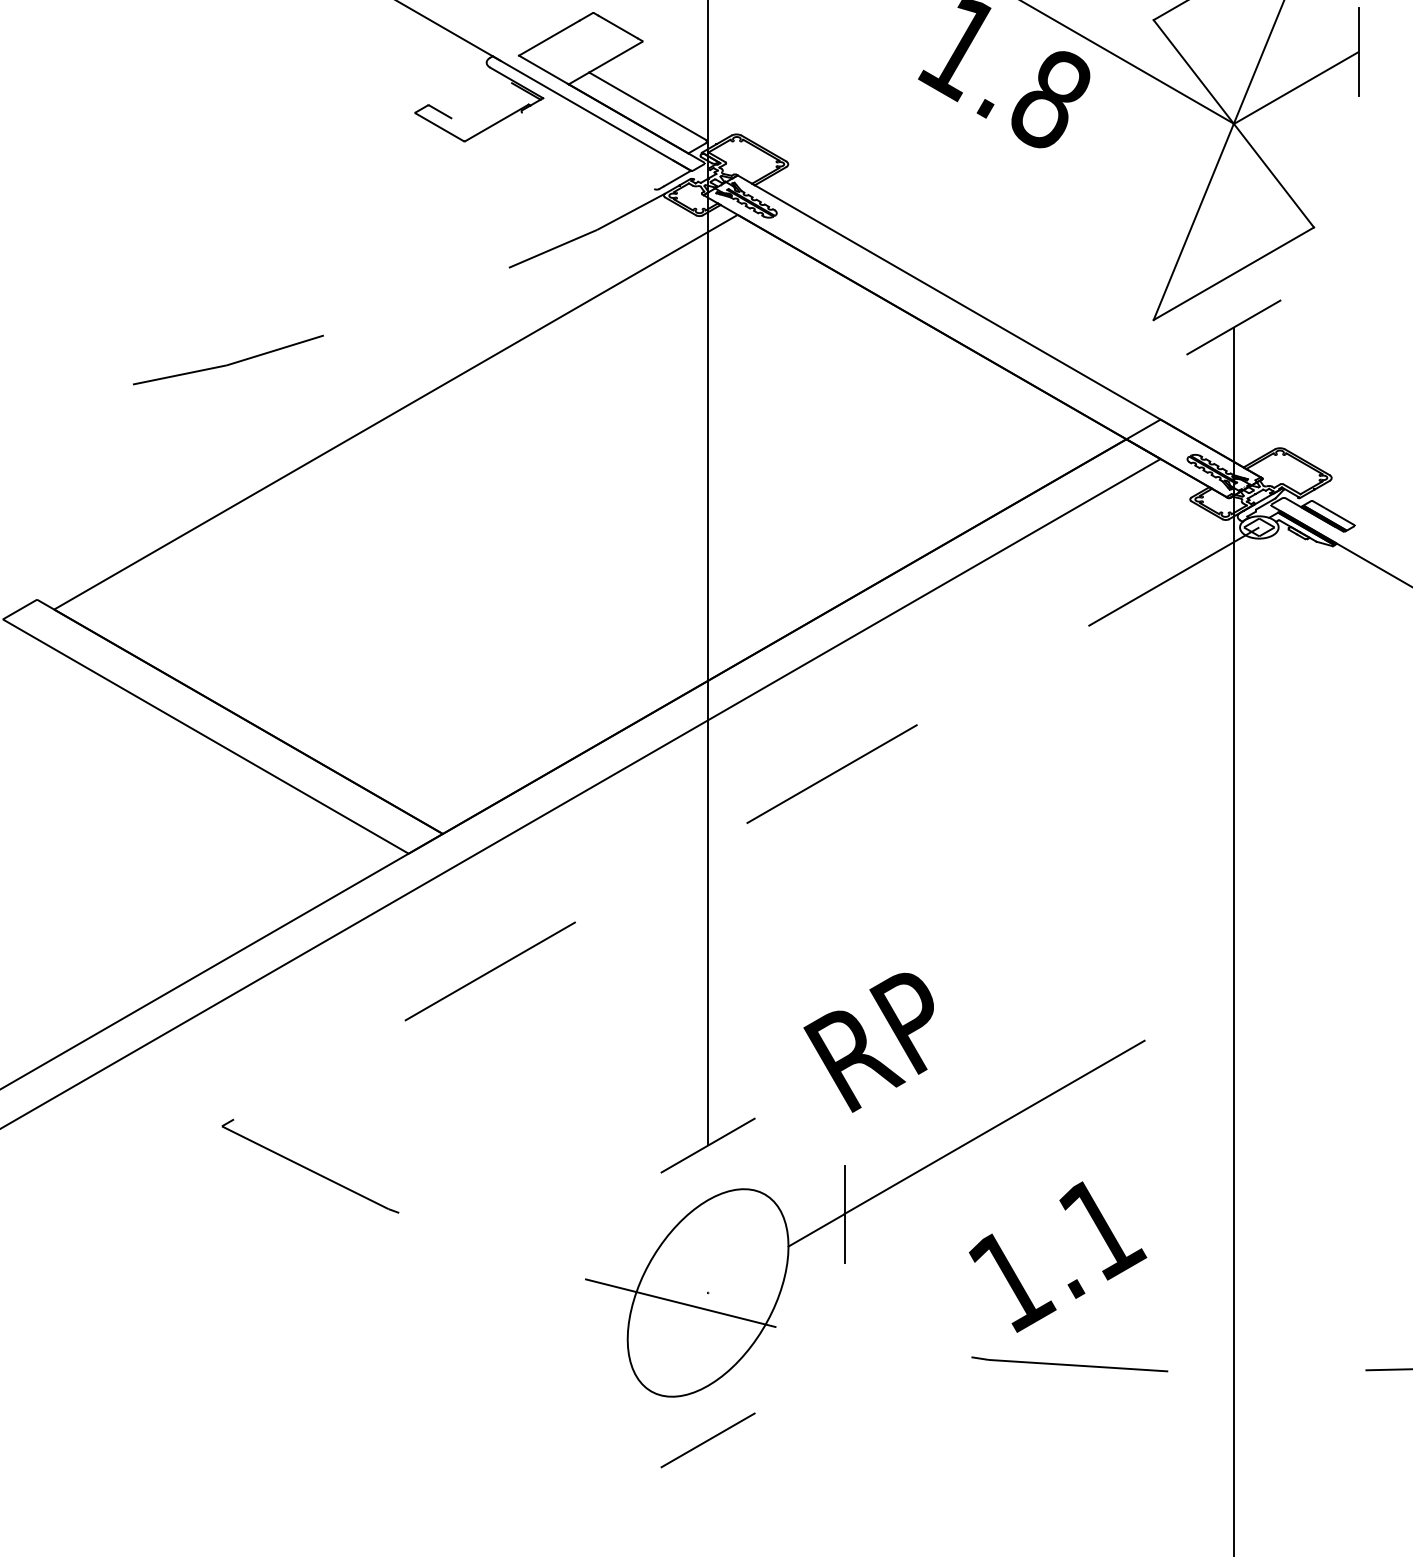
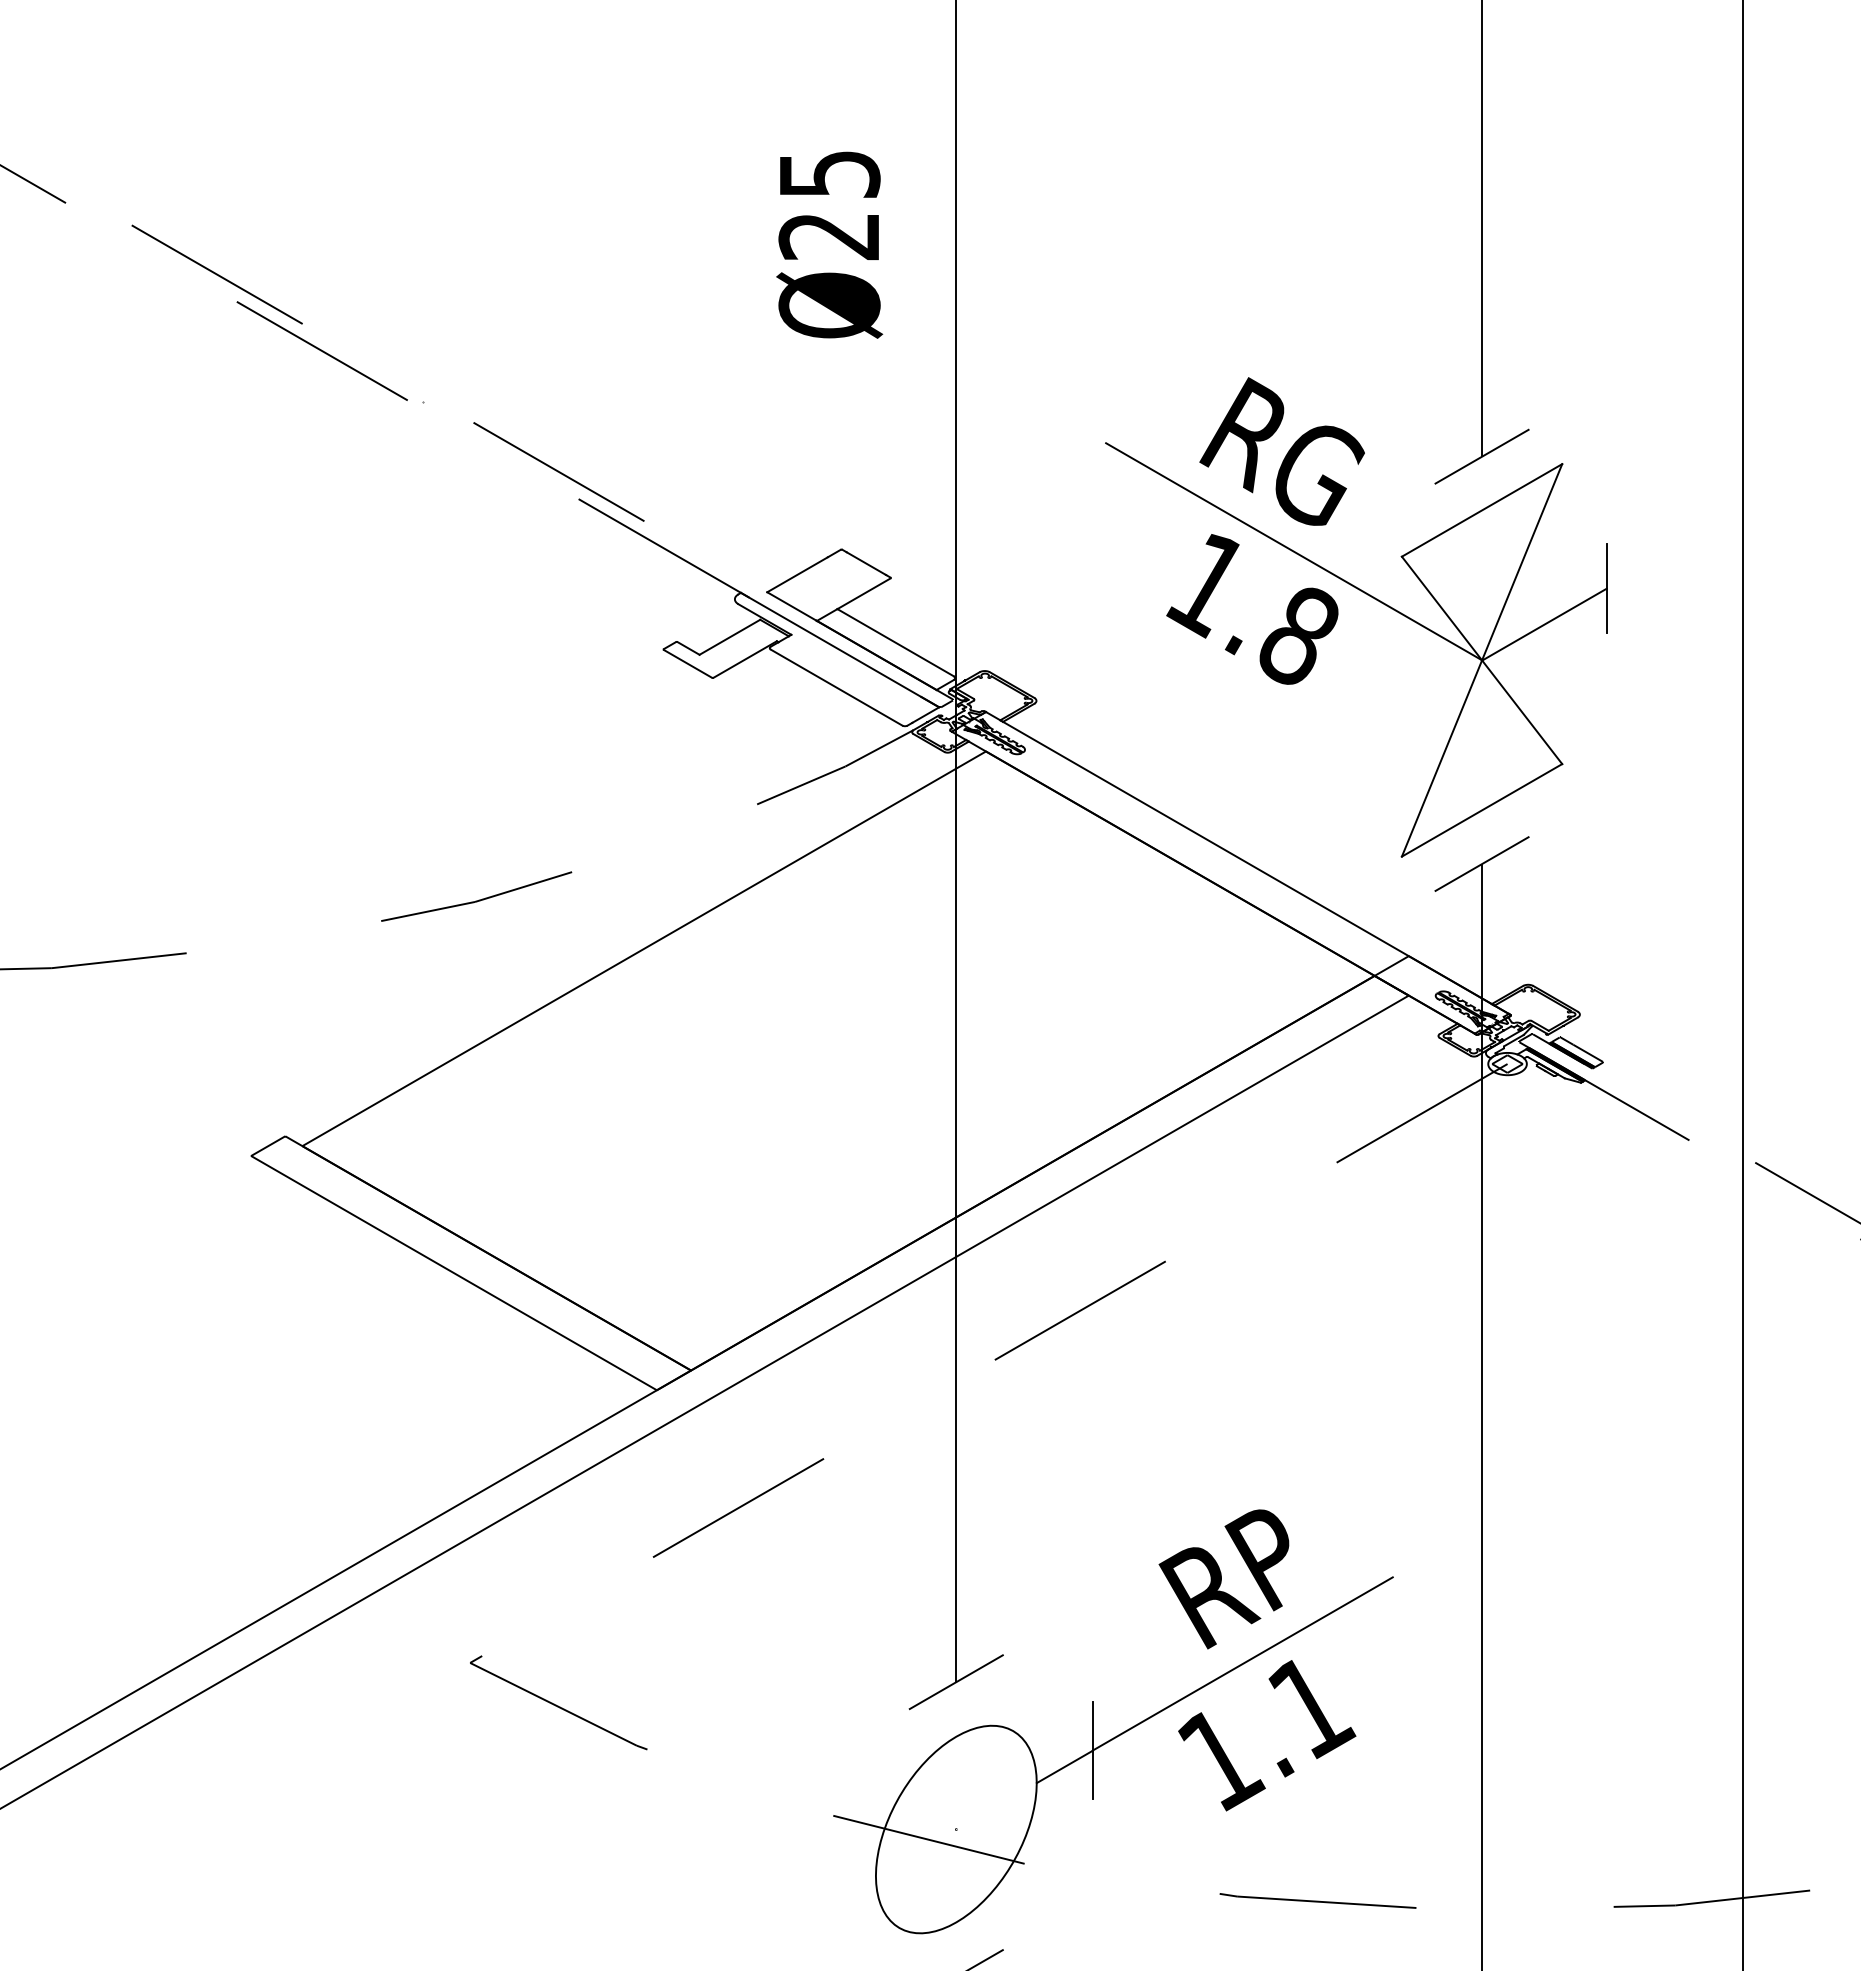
line: (481, 99) -> (729, 636), added
line: (588, 150) -> (836, 687), added
text: (868, 1042) -> (1223, 1579), moved
text: (1058, 1256) -> (1267, 1735), moved

